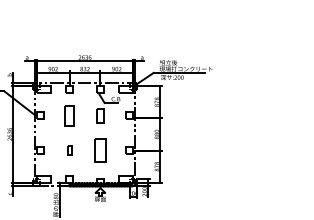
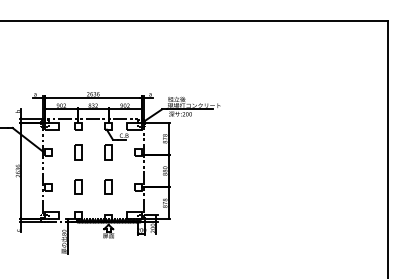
part: (70, 115) -> (78, 152), size x0.71
part: (70, 149) -> (78, 186), size x1.67
part: (100, 149) -> (108, 186), size x0.62

